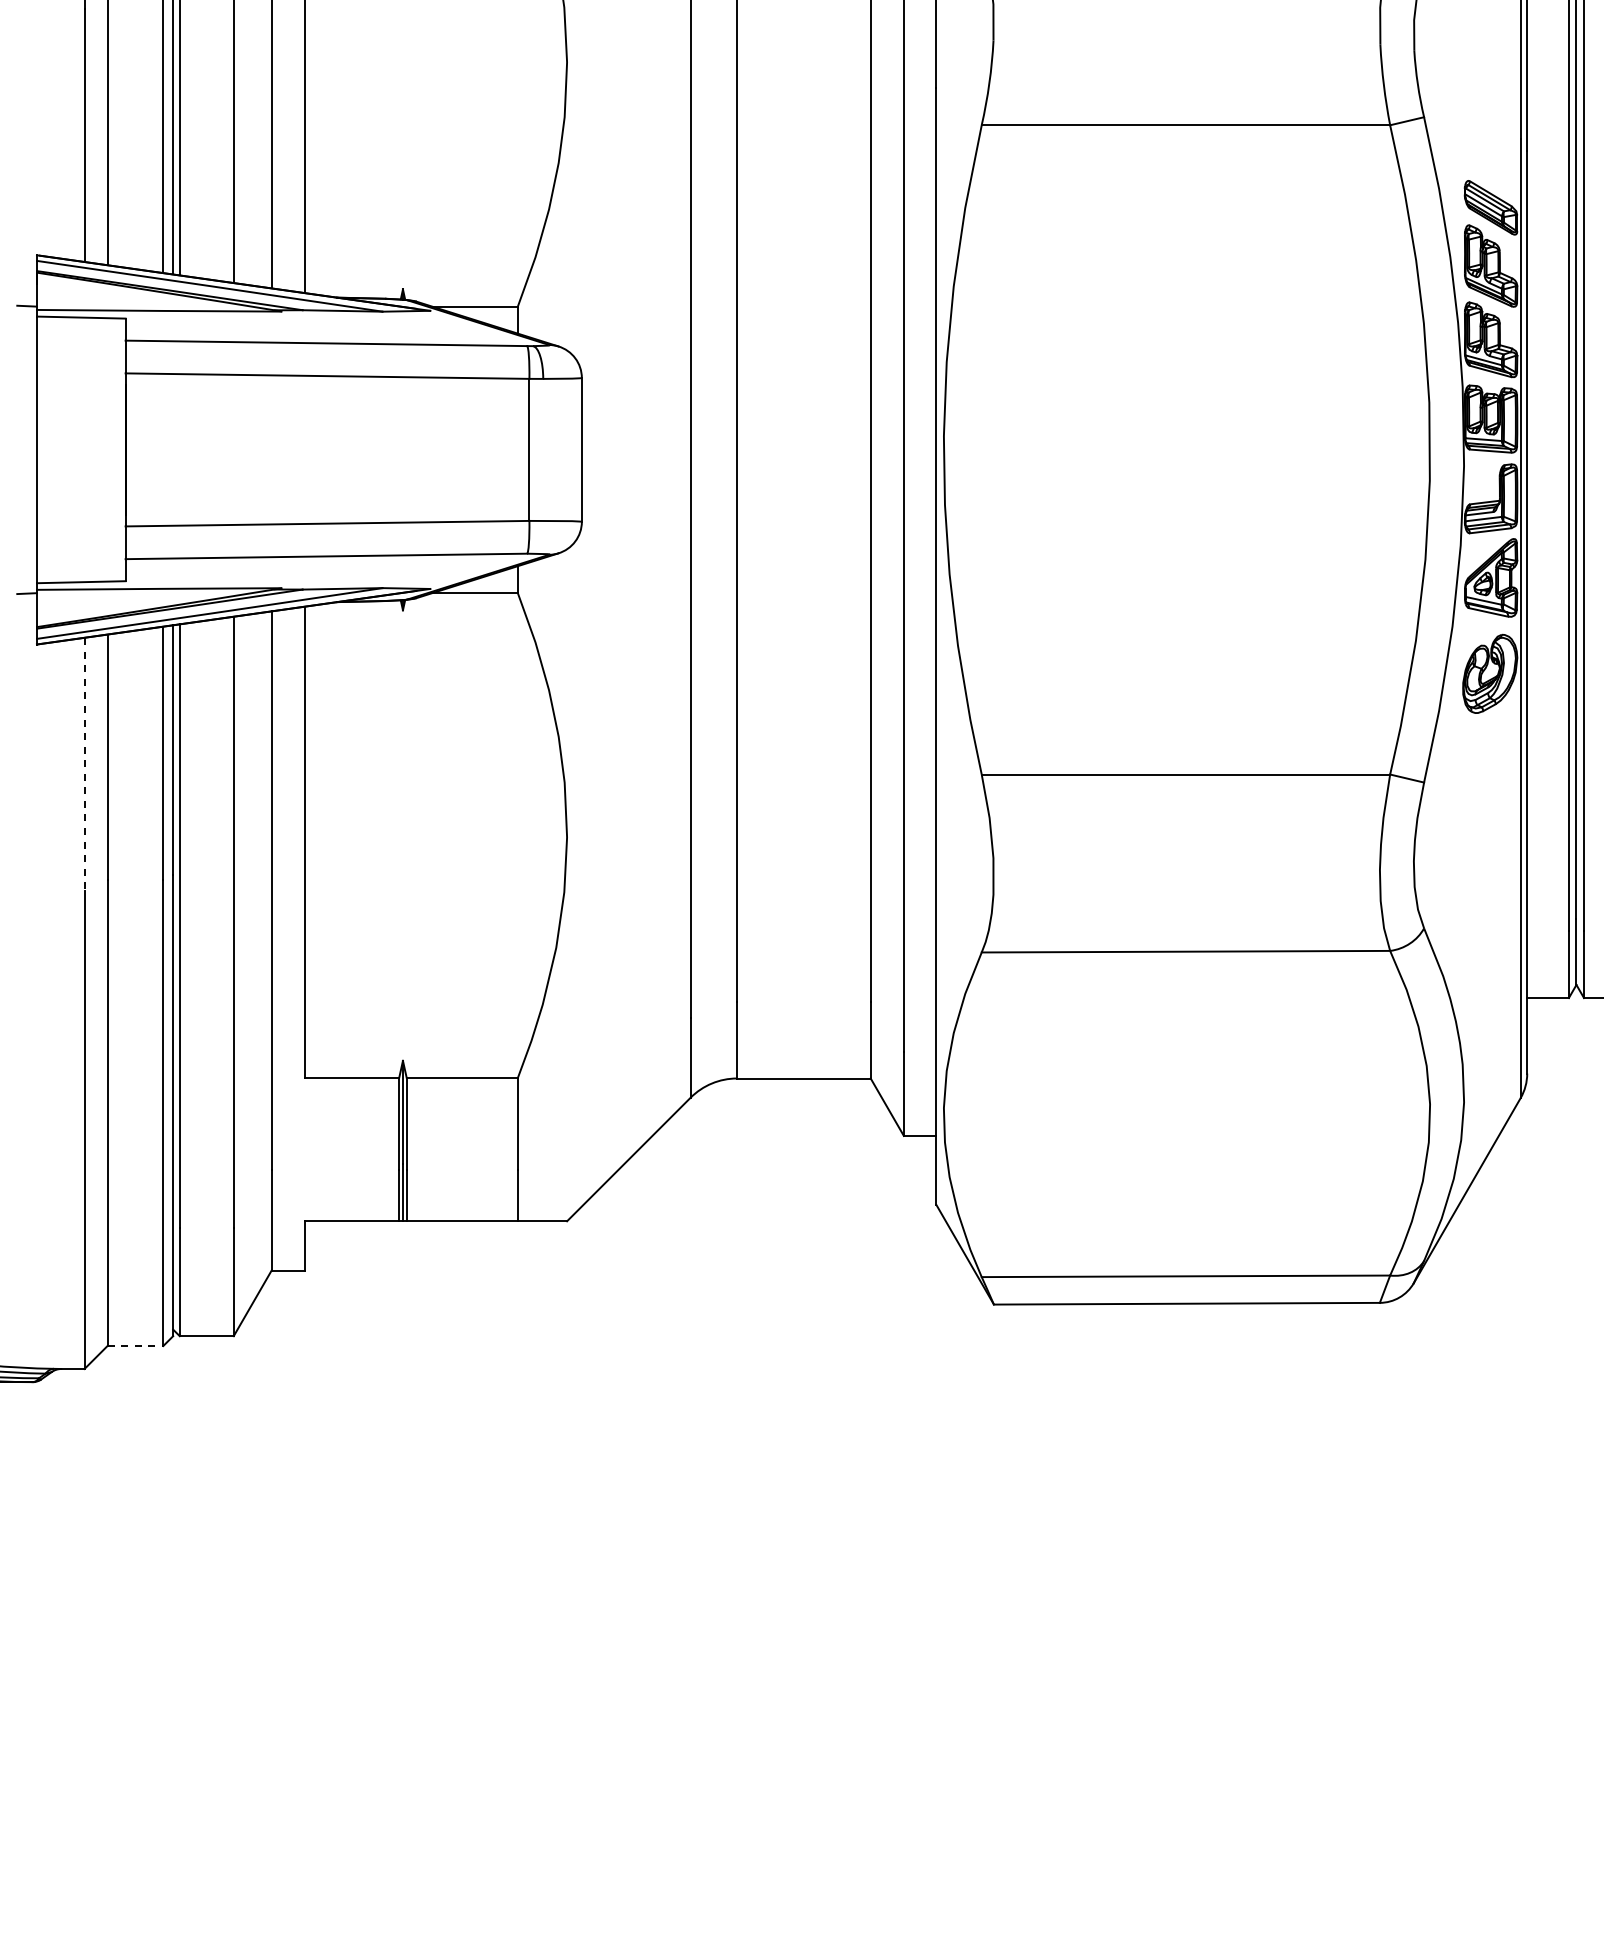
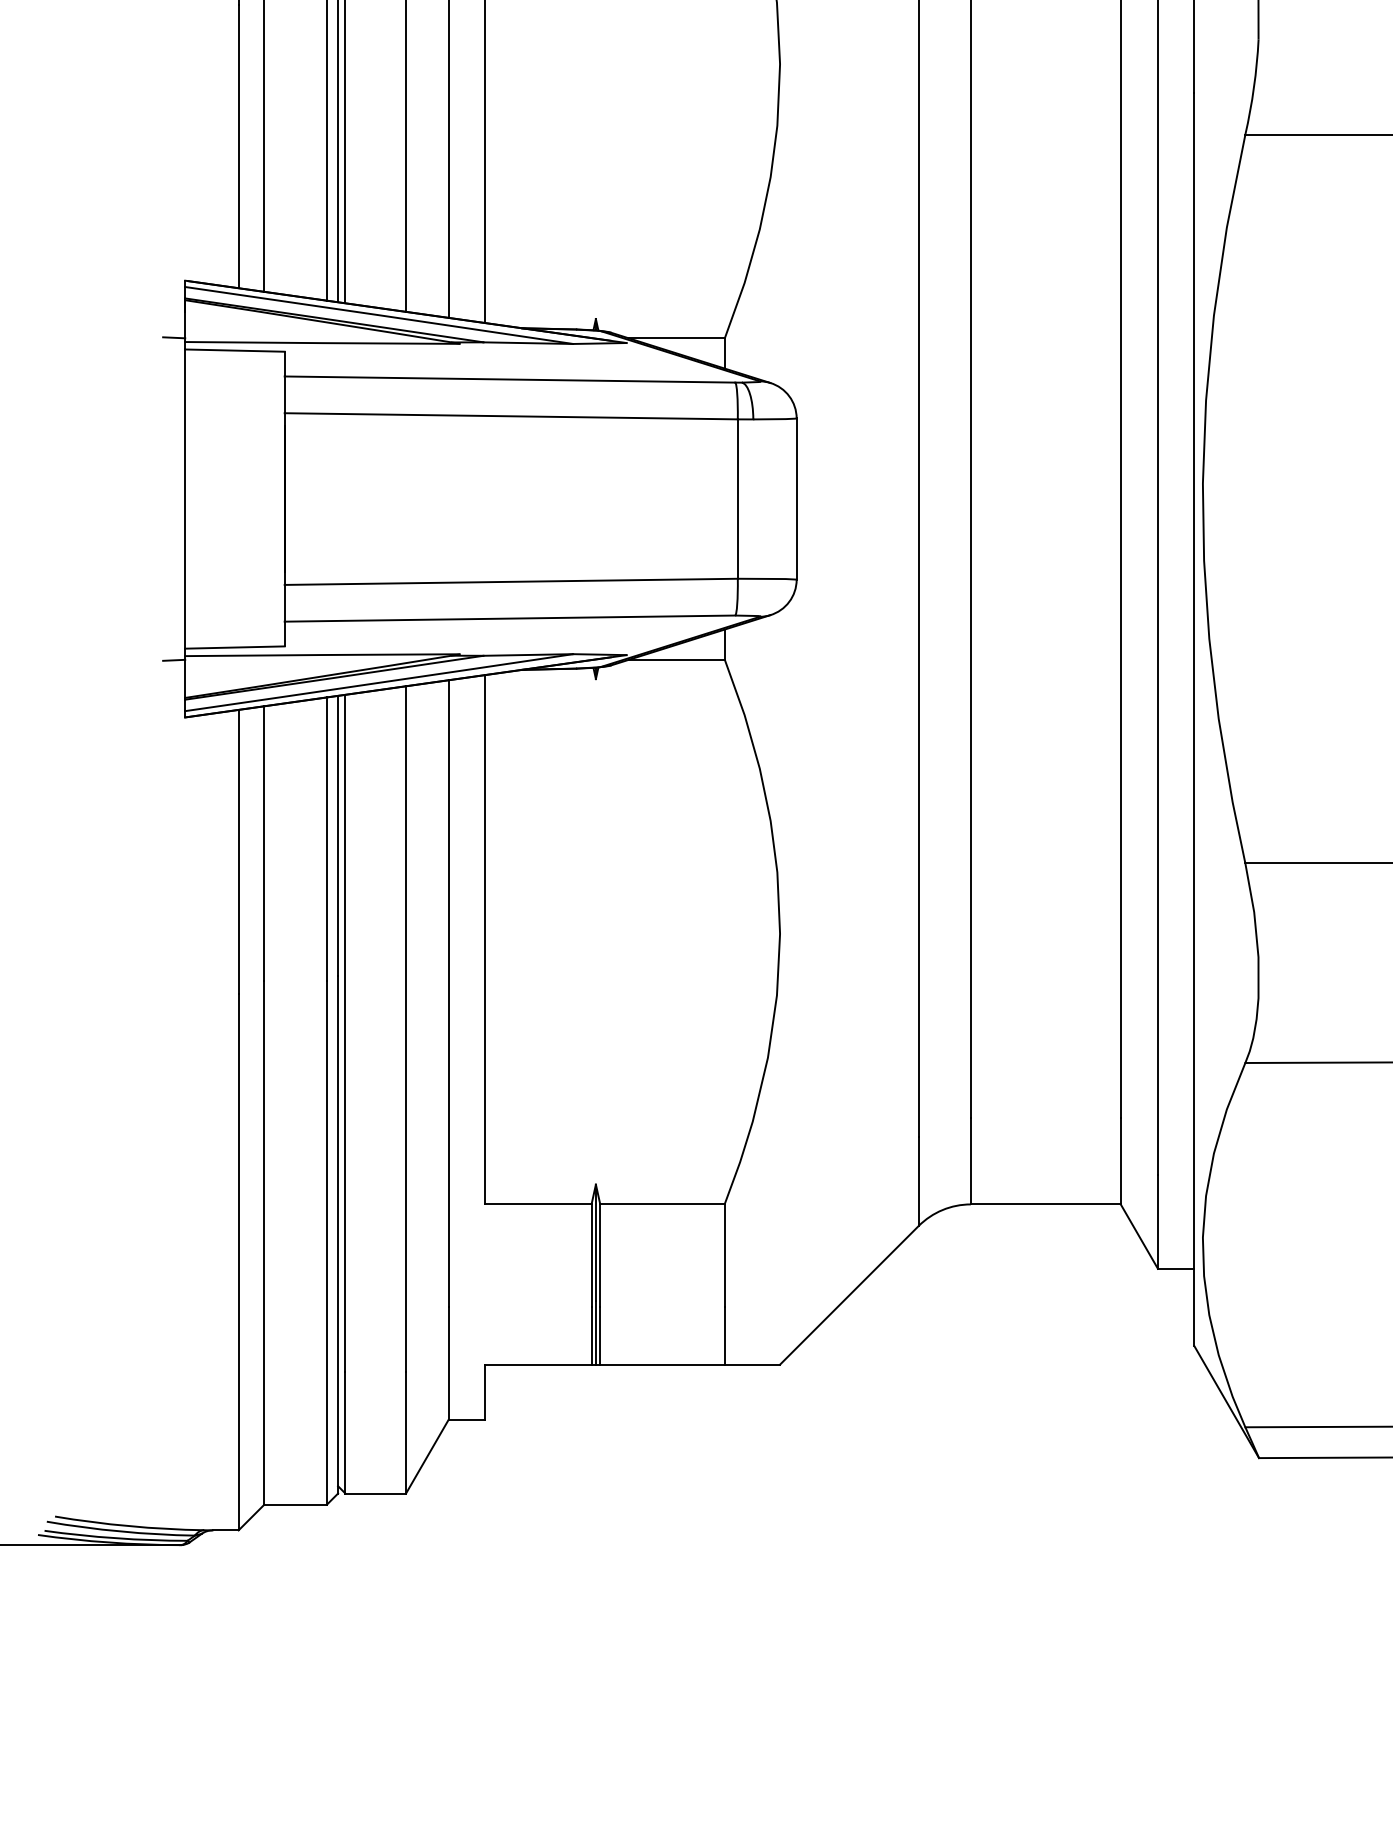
line: (84, 764) -> (238, 852), dashed -> solid
line: (135, 1346) -> (295, 1505), dashed -> solid

